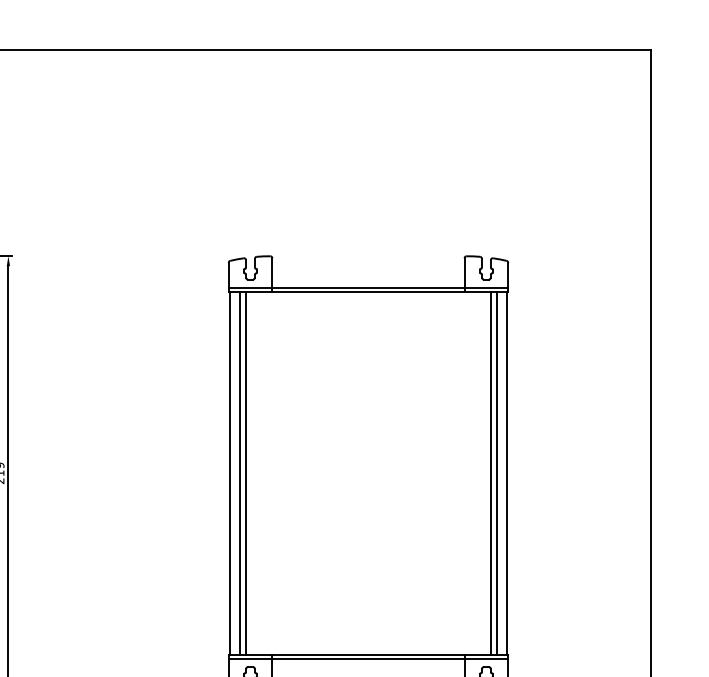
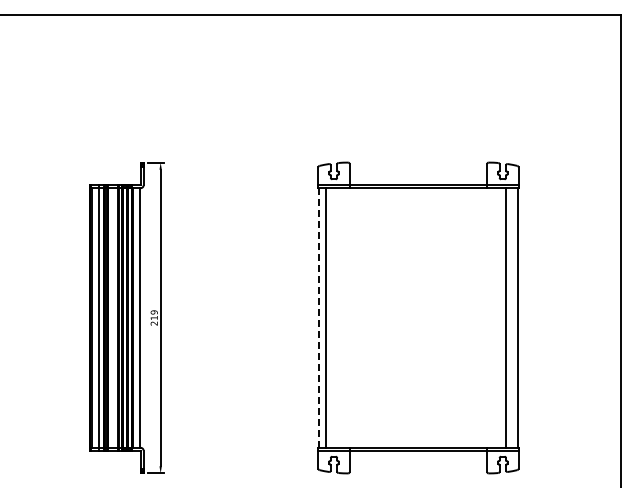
line: (245, 472) -> (330, 317), removed
line: (497, 472) -> (510, 317), removed
line: (230, 474) -> (319, 318), solid -> dashed

